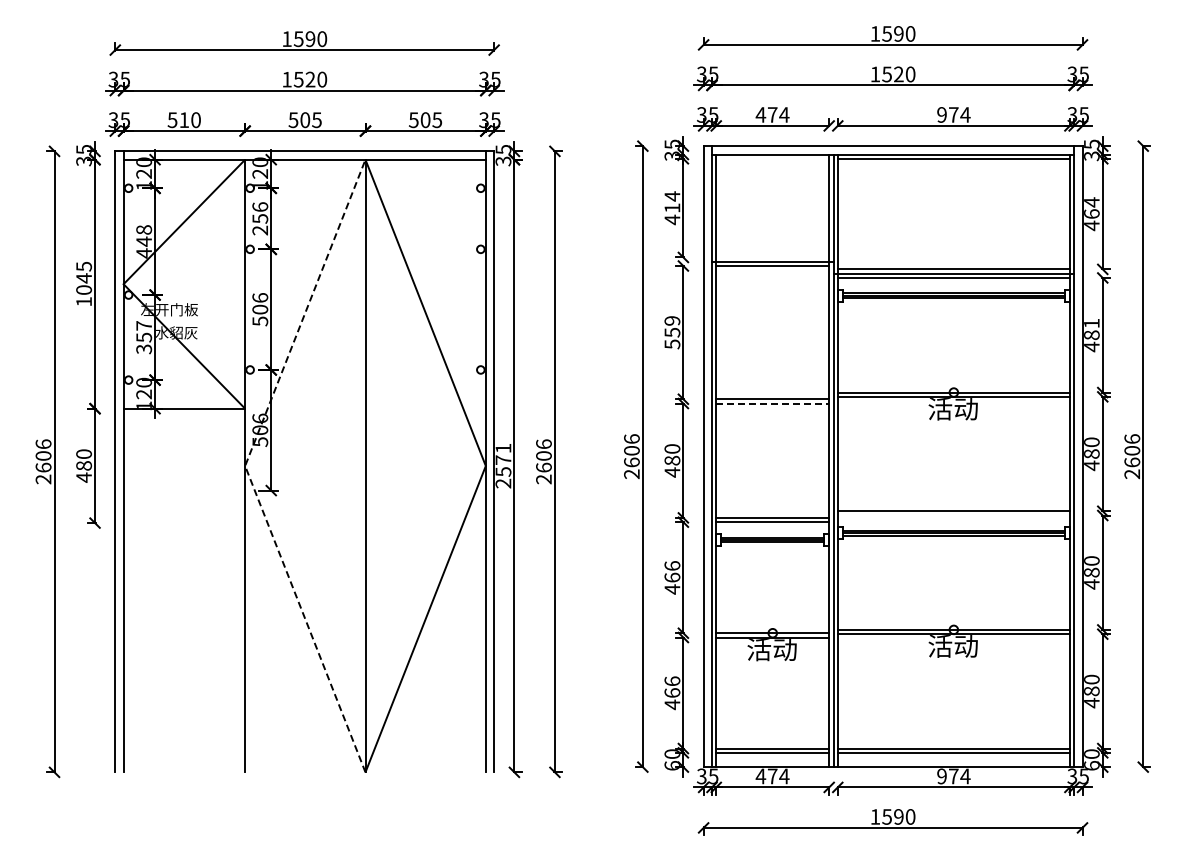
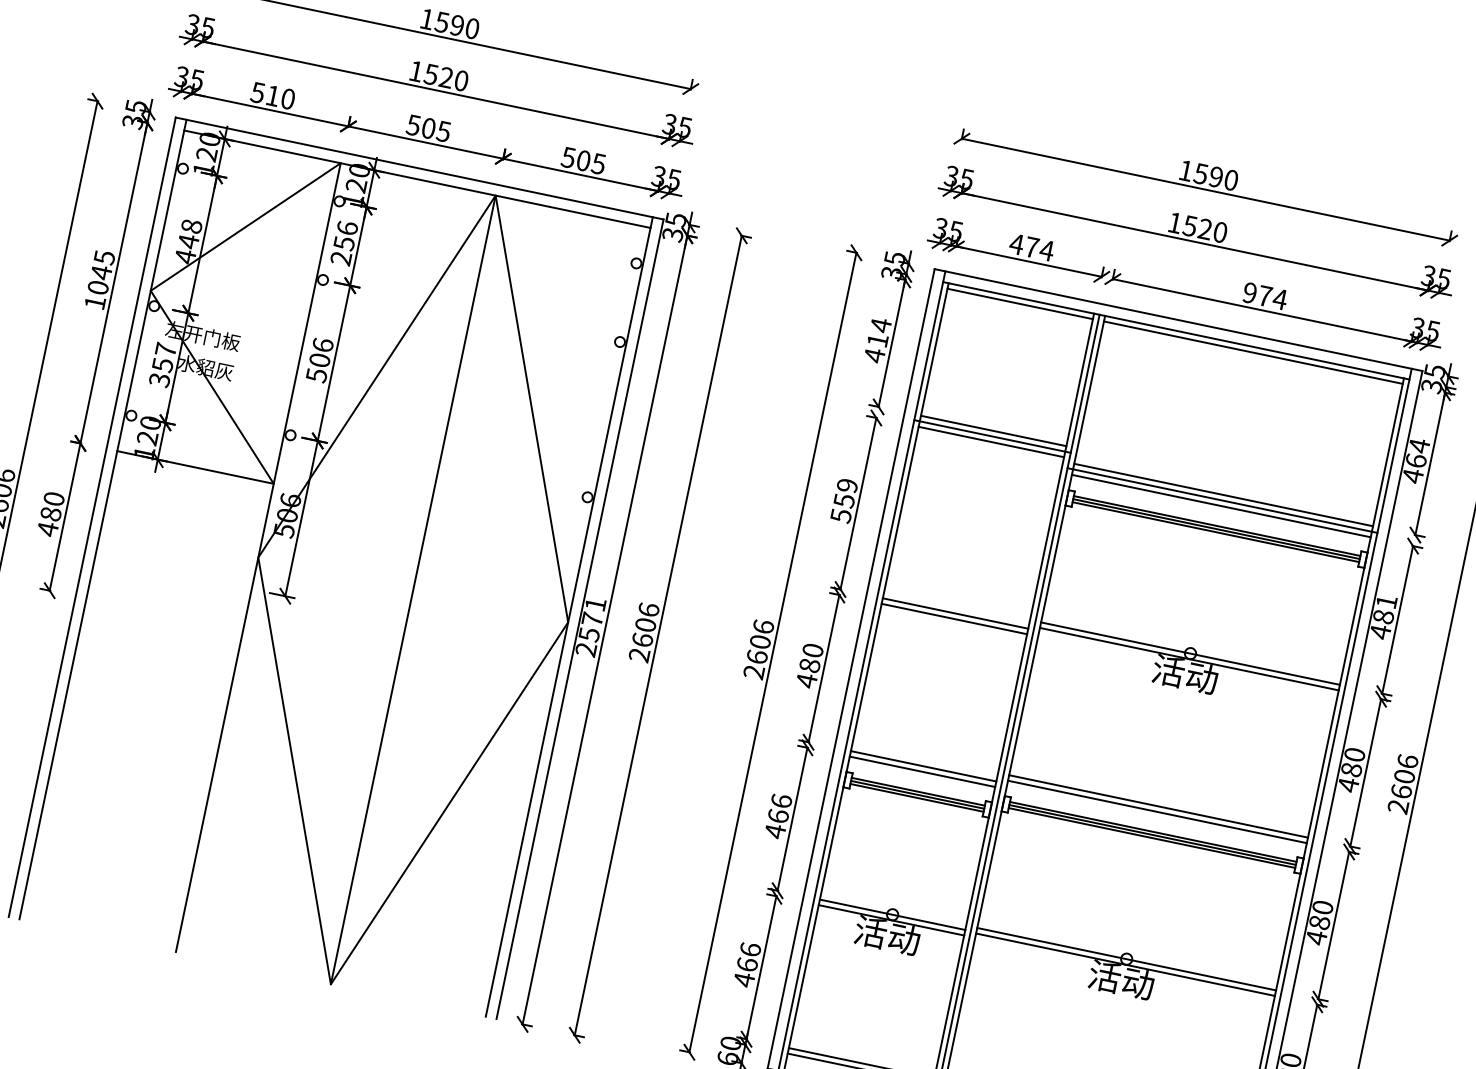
line: (772, 158) -> (1020, 303), added
line: (772, 257) -> (993, 430), added
line: (773, 403) -> (955, 619), dashed -> solid
line: (245, 466) -> (258, 558), dashed -> solid
line: (953, 515) -> (1157, 811), added

